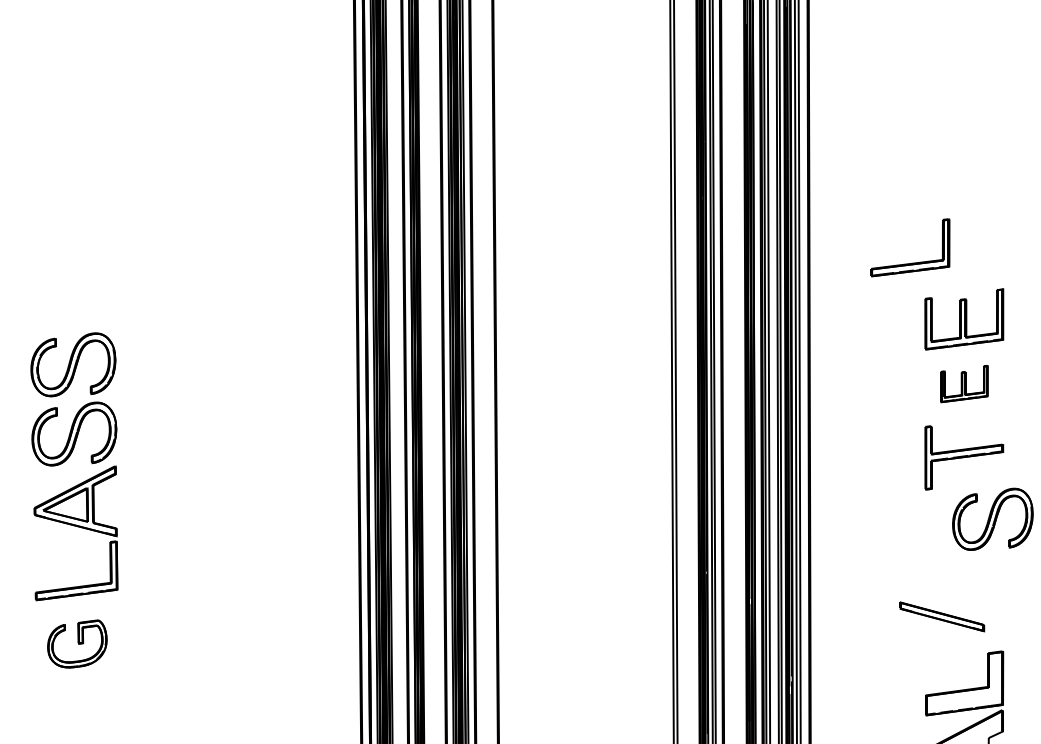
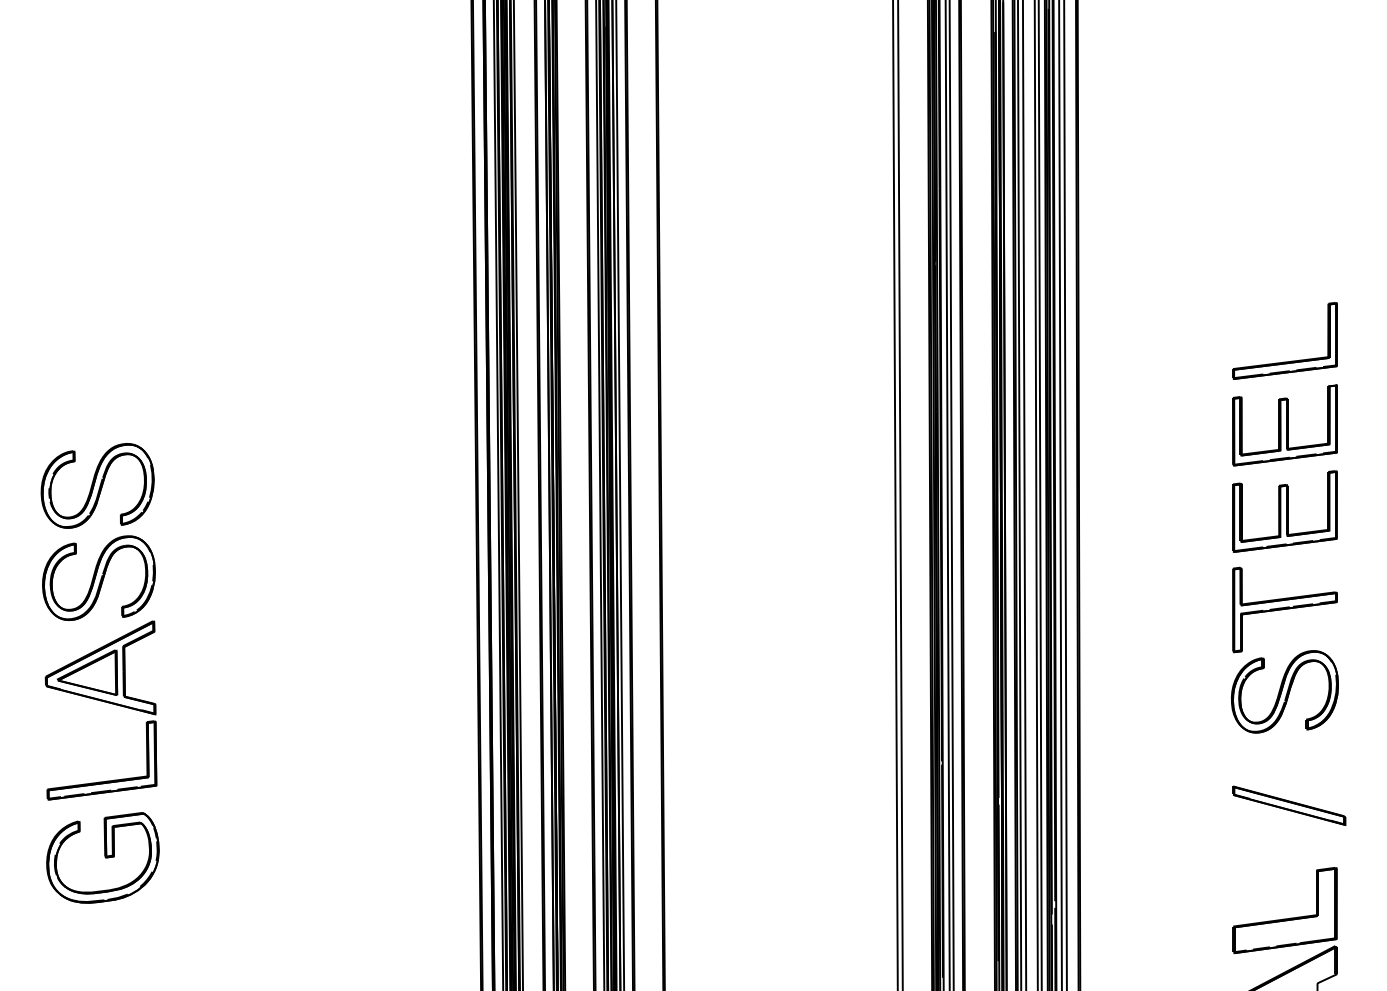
part: (909, 263) -> (1284, 361), moved
part: (963, 384) -> (1284, 511), size x1.67
part: (992, 519) -> (1284, 691), moved
part: (942, 616) -> (1289, 805), moved
part: (77, 643) -> (102, 857), size x1.43

